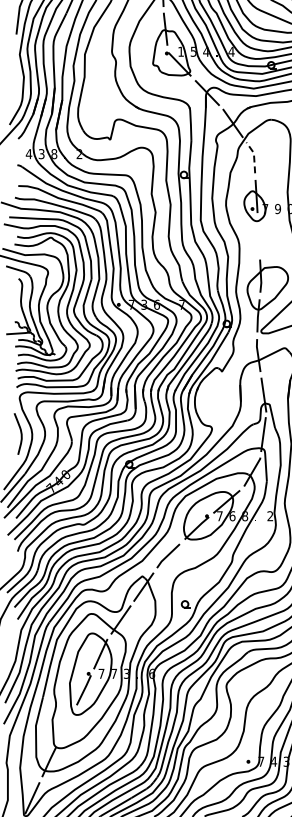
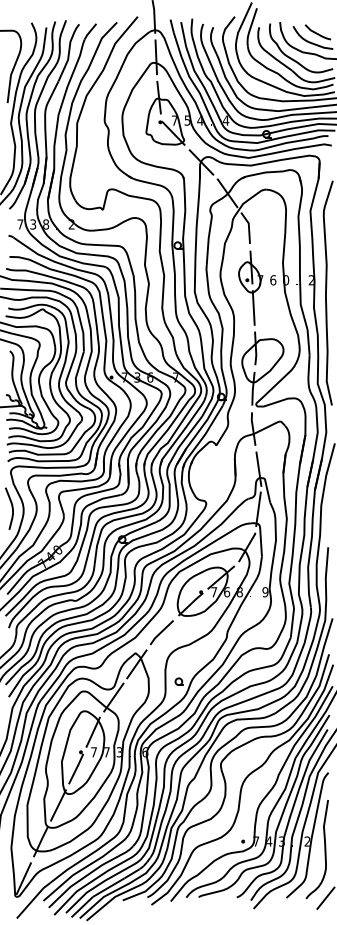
text: (180, 51) -> (174, 120), 1 -> 7
text: (29, 154) -> (20, 224), 4 -> 7
line: (253, 156) -> (248, 226), dashed -> solid
text: (278, 209) -> (273, 280), 9 -> 6
line: (258, 235) -> (253, 307), added
text: (270, 516) -> (265, 592), 2 -> 9
line: (66, 726) -> (58, 805), added

